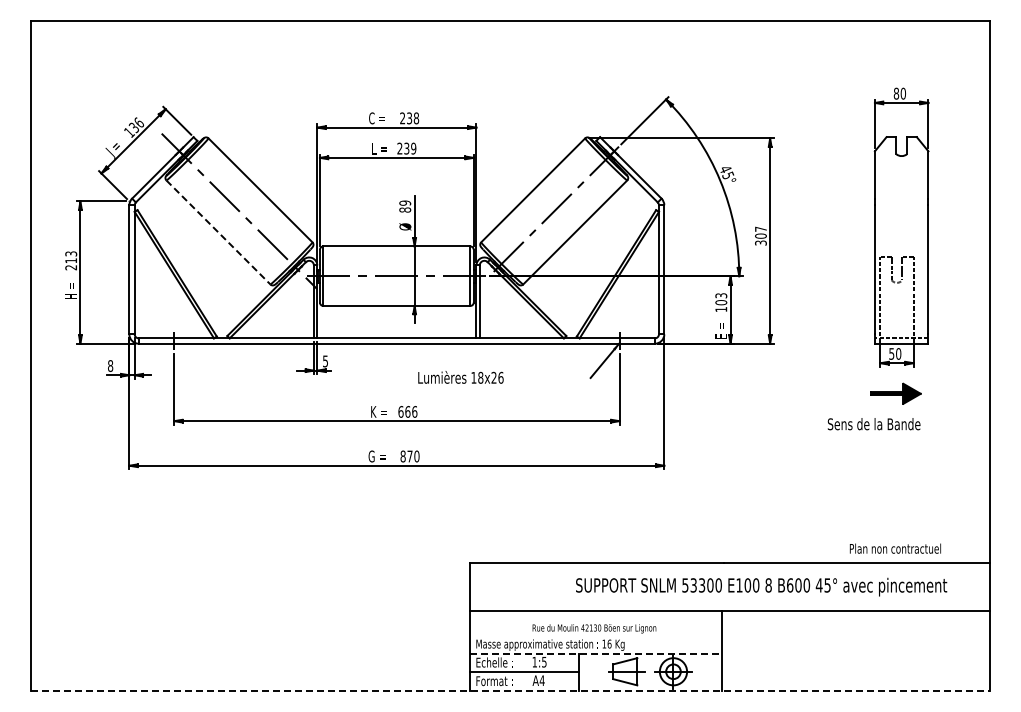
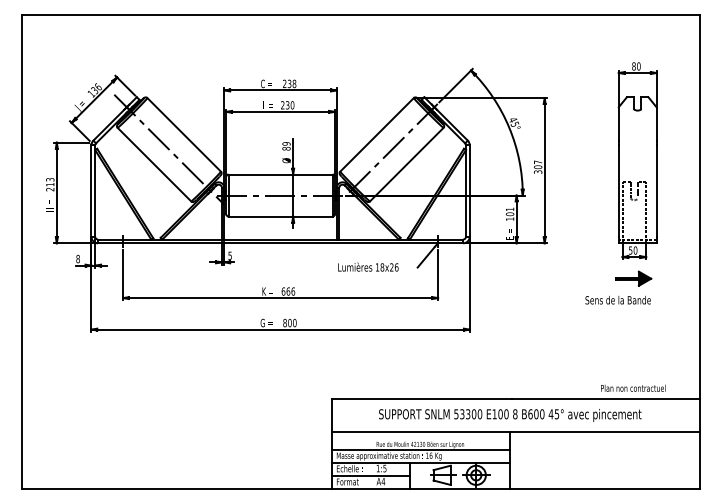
text: (413, 148) -> (292, 105), 239 -> 230
line: (218, 232) -> (154, 164), dashed -> solid
text: (721, 295) -> (510, 209), 103 -> 101
text: (460, 377) -> (368, 267), moved
text: (409, 456) -> (289, 323), 870 -> 800
text: (761, 586) -> (510, 415), moved
line: (595, 635) -> (421, 449), added
line: (595, 653) -> (421, 462), dashed -> solid
line: (510, 690) -> (361, 488), dashed -> solid

